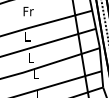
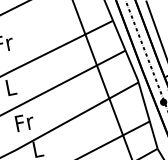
text: (31, 57) -> (24, 121), L -> Fr

